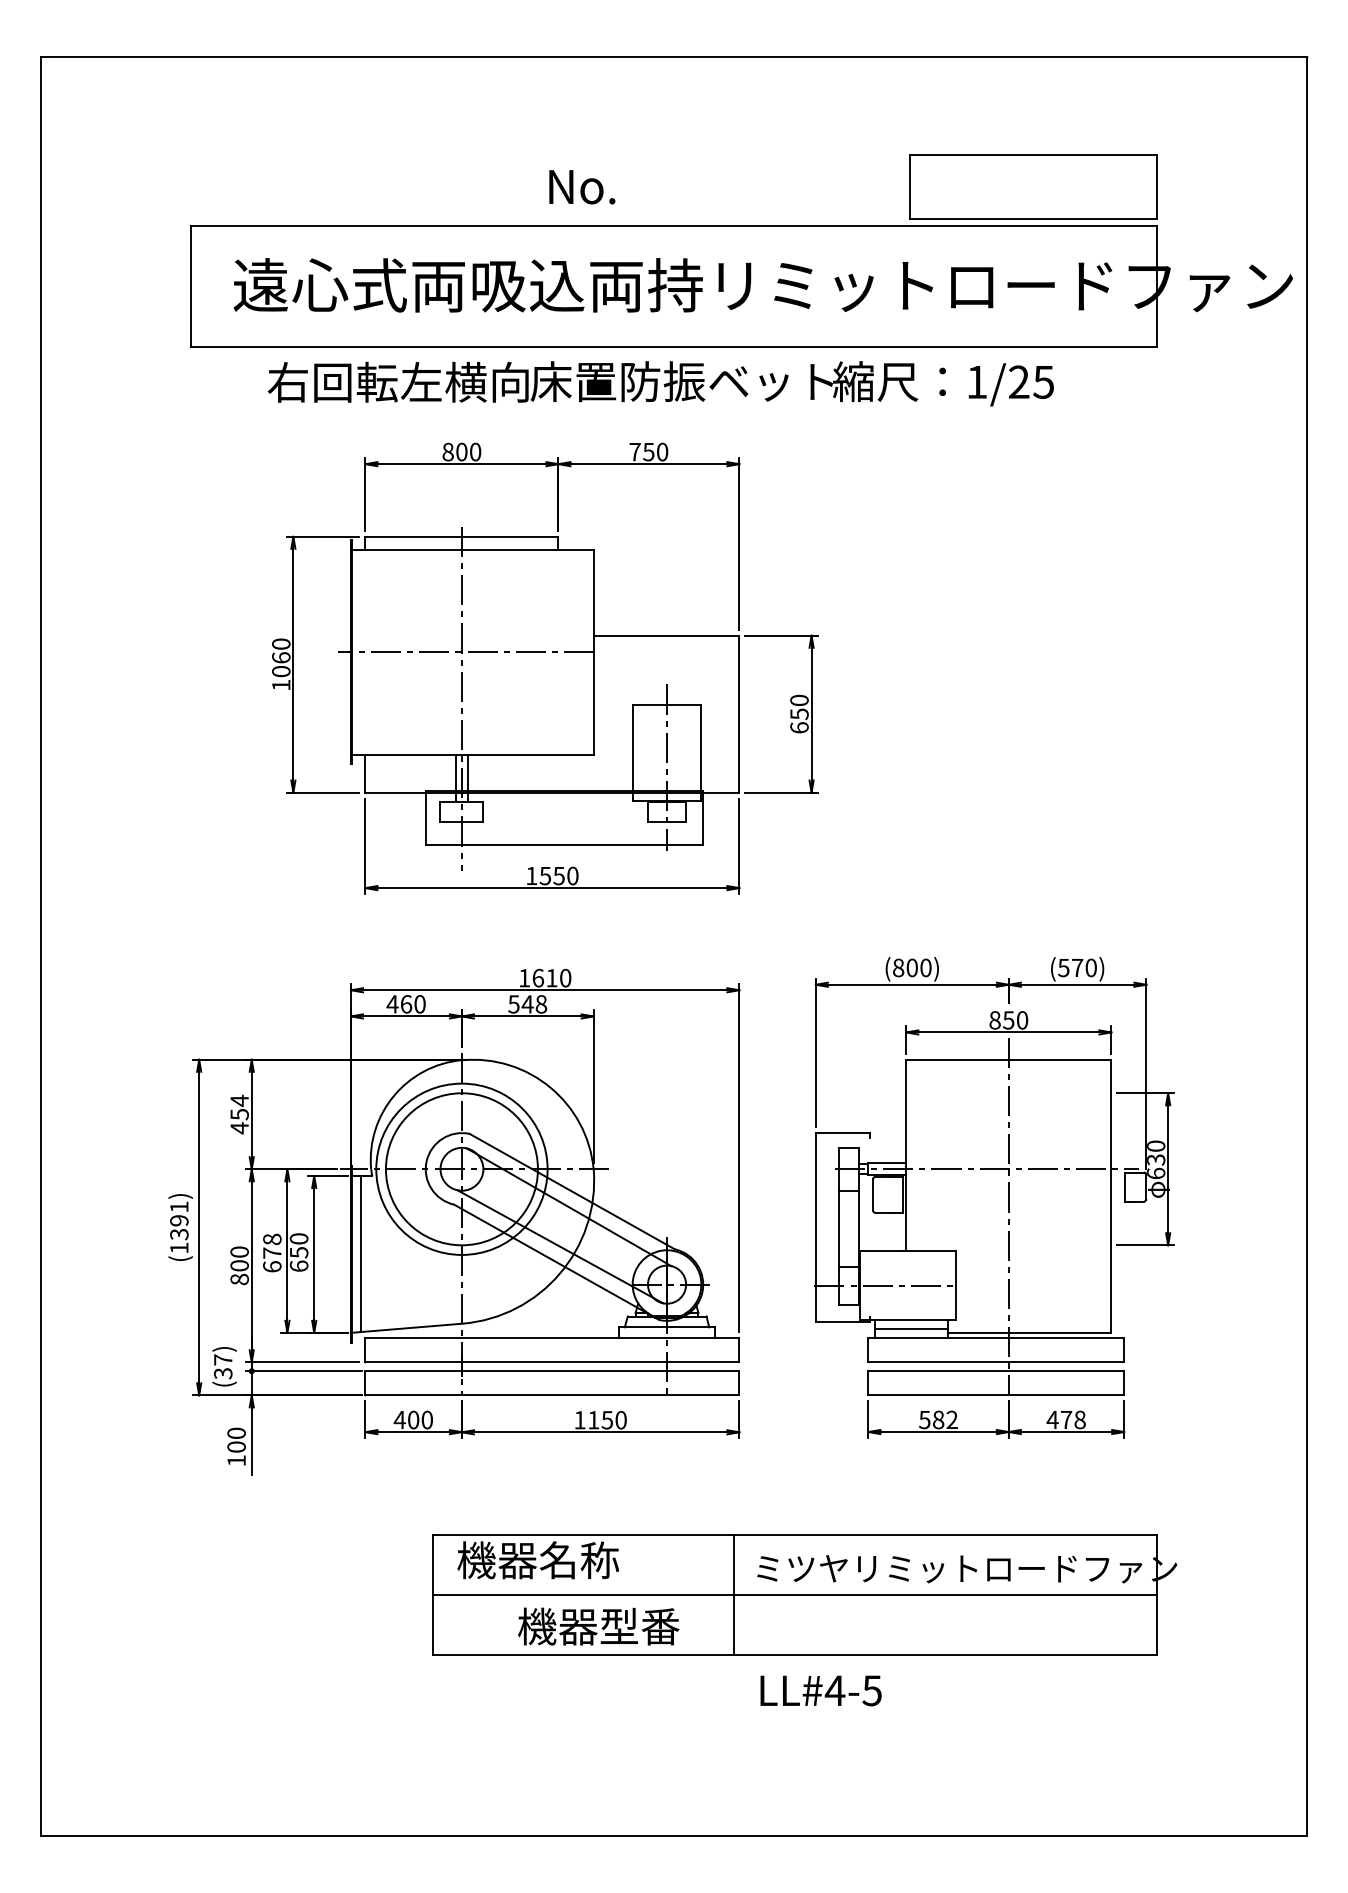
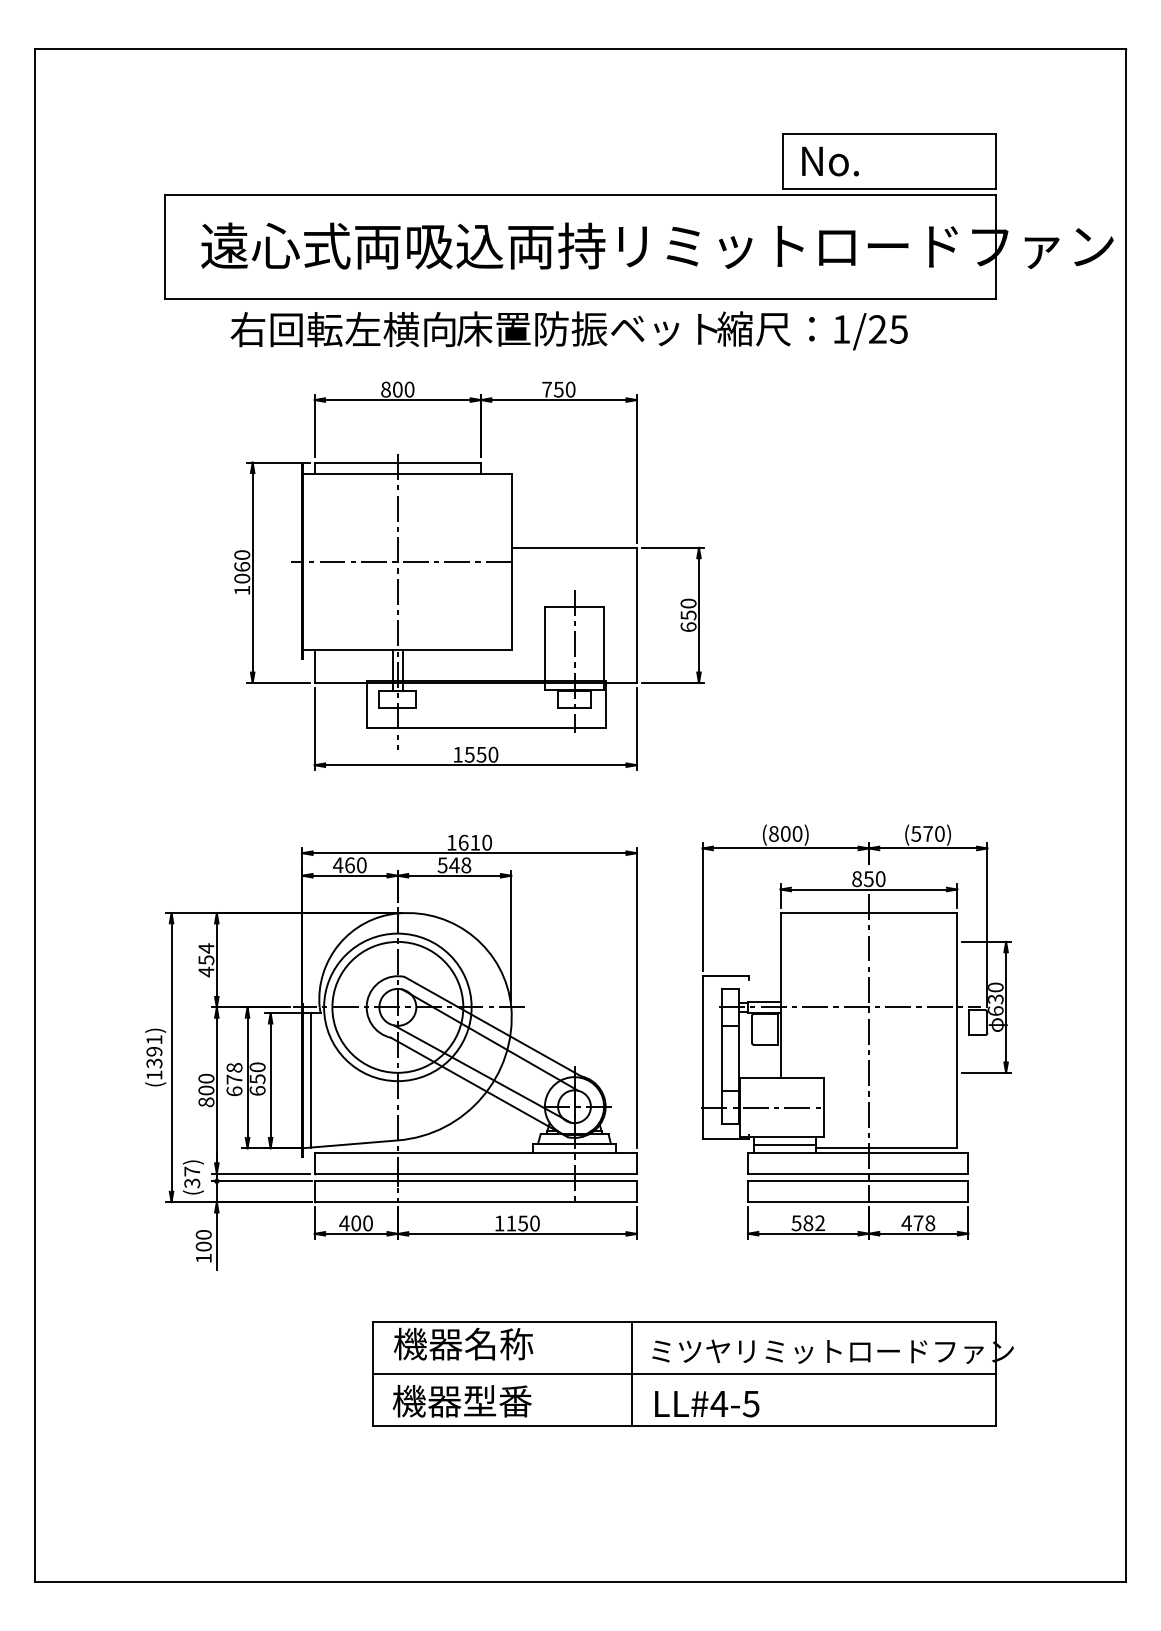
text: (582, 187) -> (830, 161), moved
text: (598, 1626) -> (462, 1401), moved
text: (820, 1690) -> (706, 1403), moved

